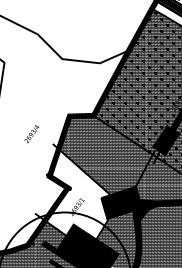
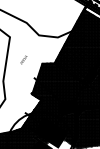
text: (31, 133) -> (23, 59), moved
hatch: (77, 194) -> (46, 103), added

